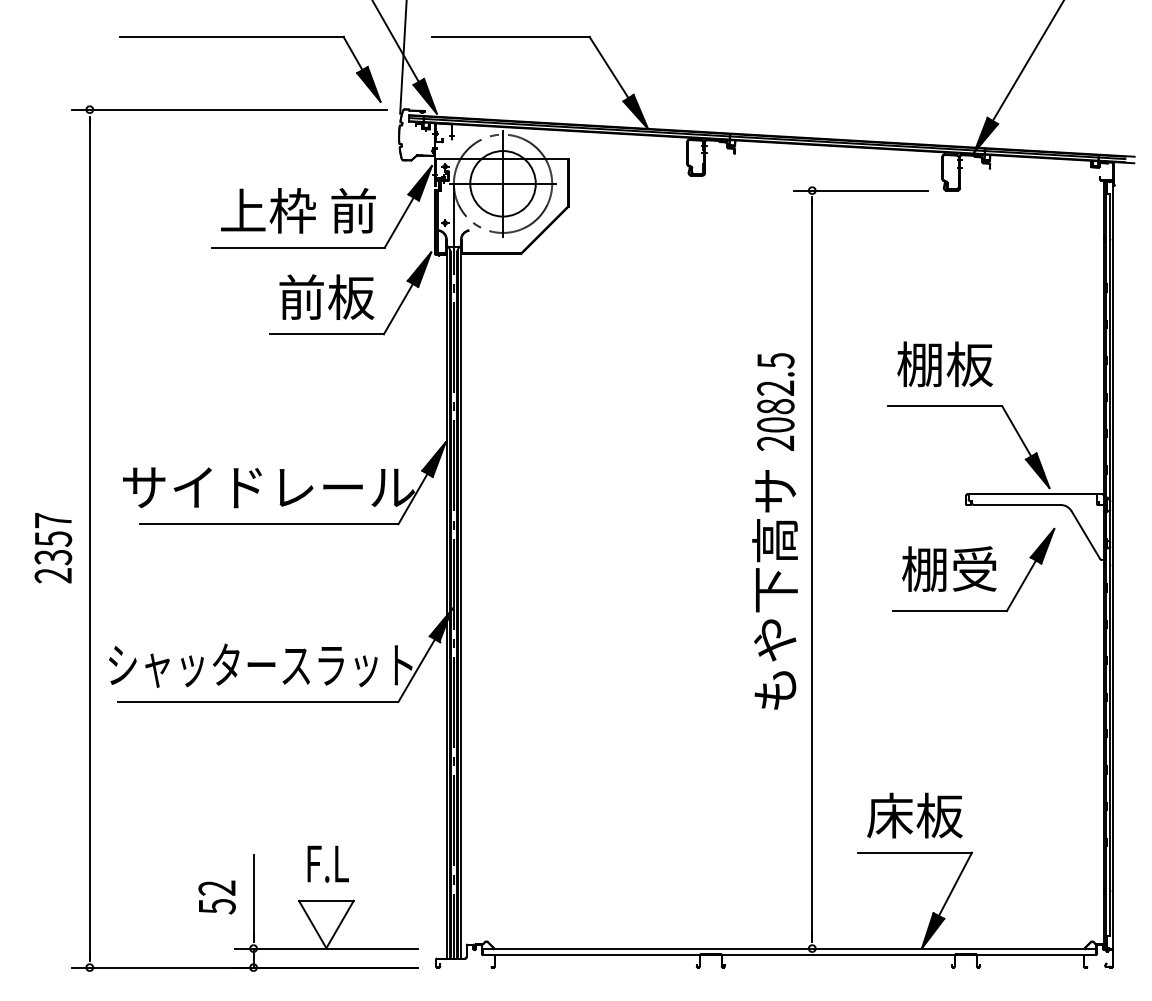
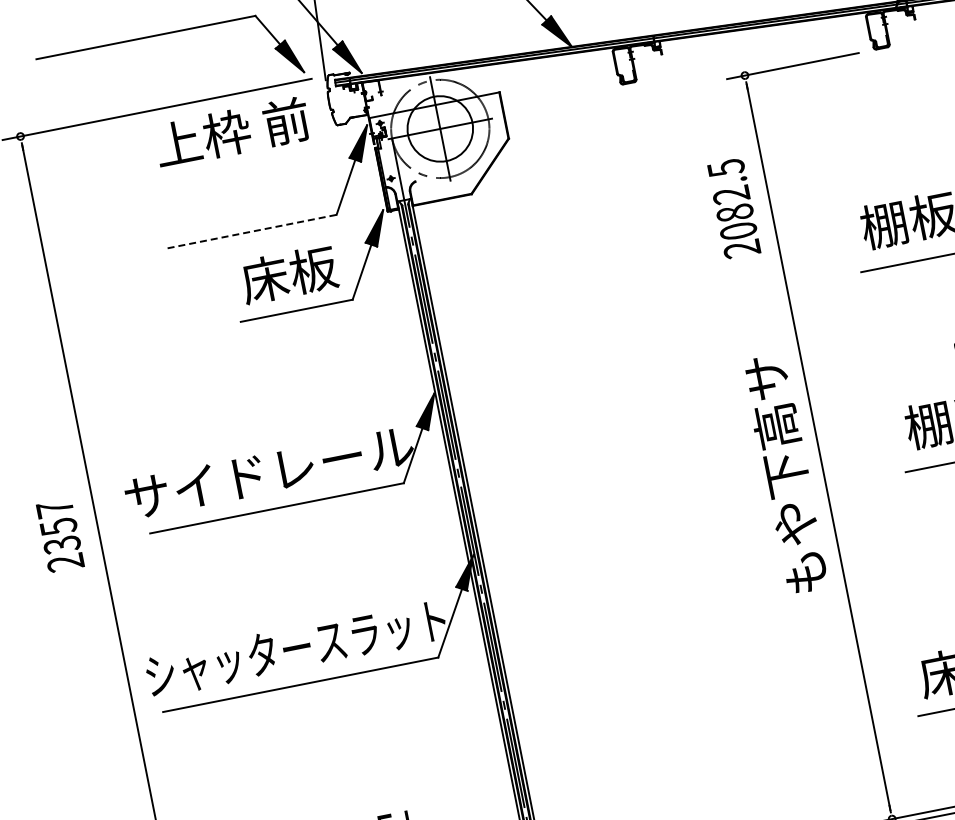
text: (298, 210) -> (232, 132), moved
line: (298, 247) -> (252, 231), solid -> dashed
text: (301, 297) -> (264, 279), 前板 -> 床板
text: (775, 401) -> (733, 208), moved
text: (53, 548) -> (60, 536), moved

